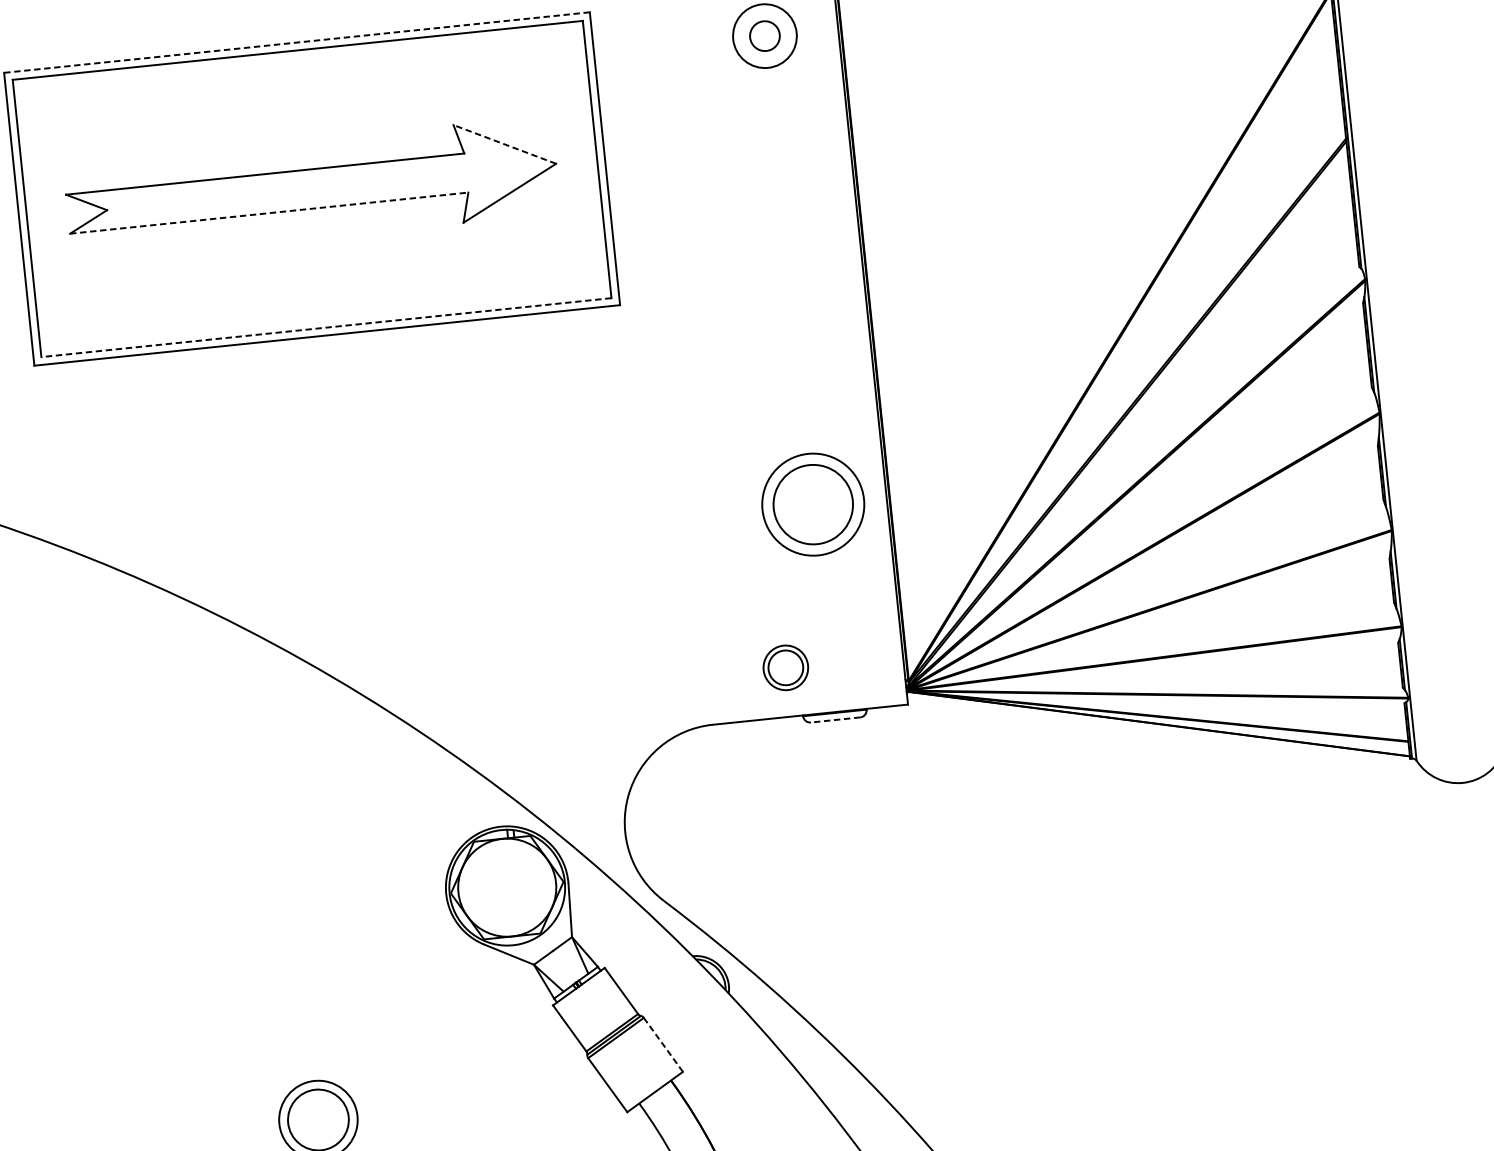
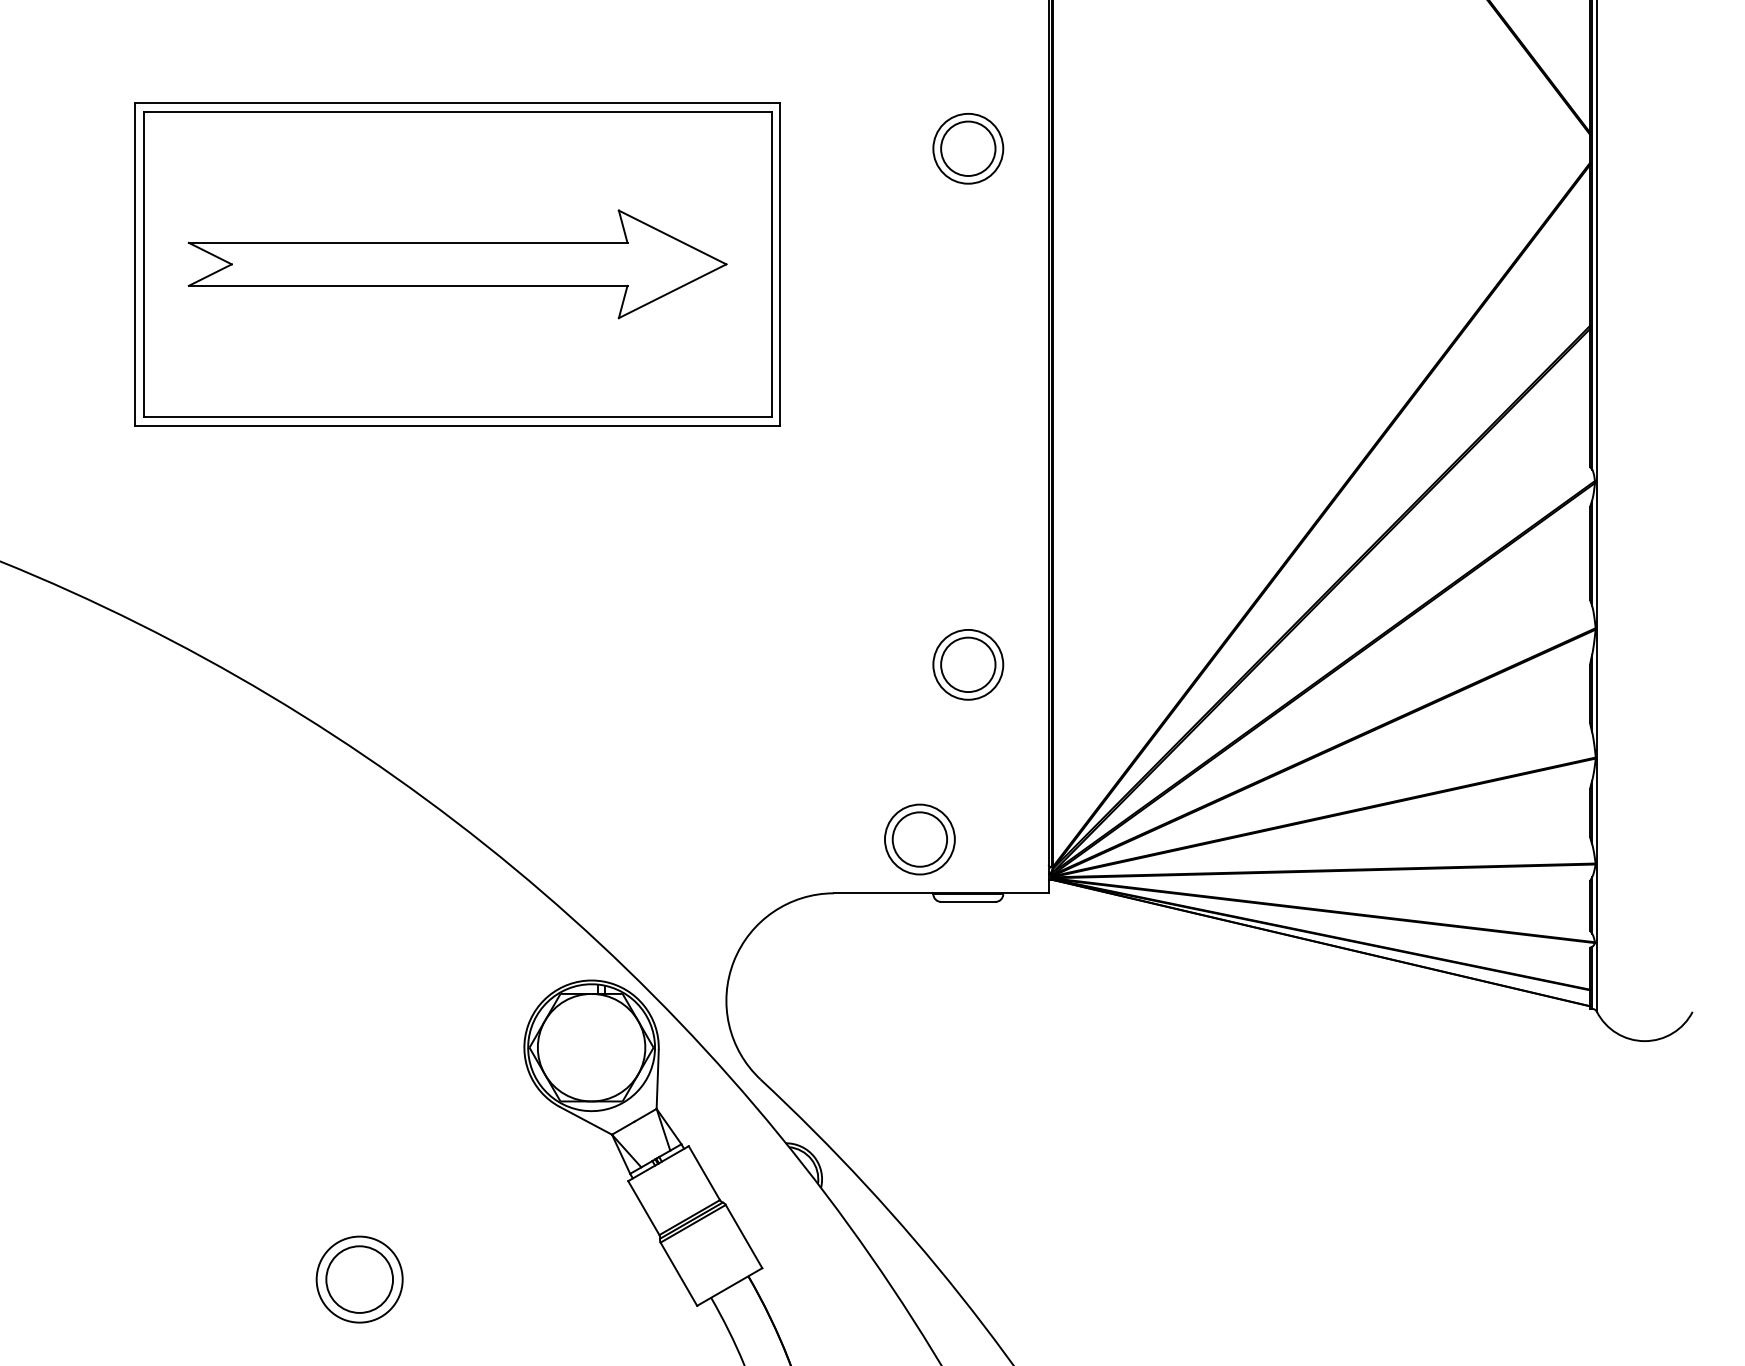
circle: (765, 35) -> (968, 148), size x1.67
line: (296, 42) -> (457, 103), dashed -> solid
line: (504, 144) -> (672, 237), dashed -> solid
line: (269, 212) -> (408, 285), dashed -> solid
line: (326, 328) -> (457, 417), dashed -> solid
part: (813, 504) -> (968, 664), size x0.62
part: (785, 667) -> (919, 839), size x1.43
line: (834, 719) -> (967, 901), dashed -> solid
line: (663, 1044) -> (744, 1236), dashed -> solid

